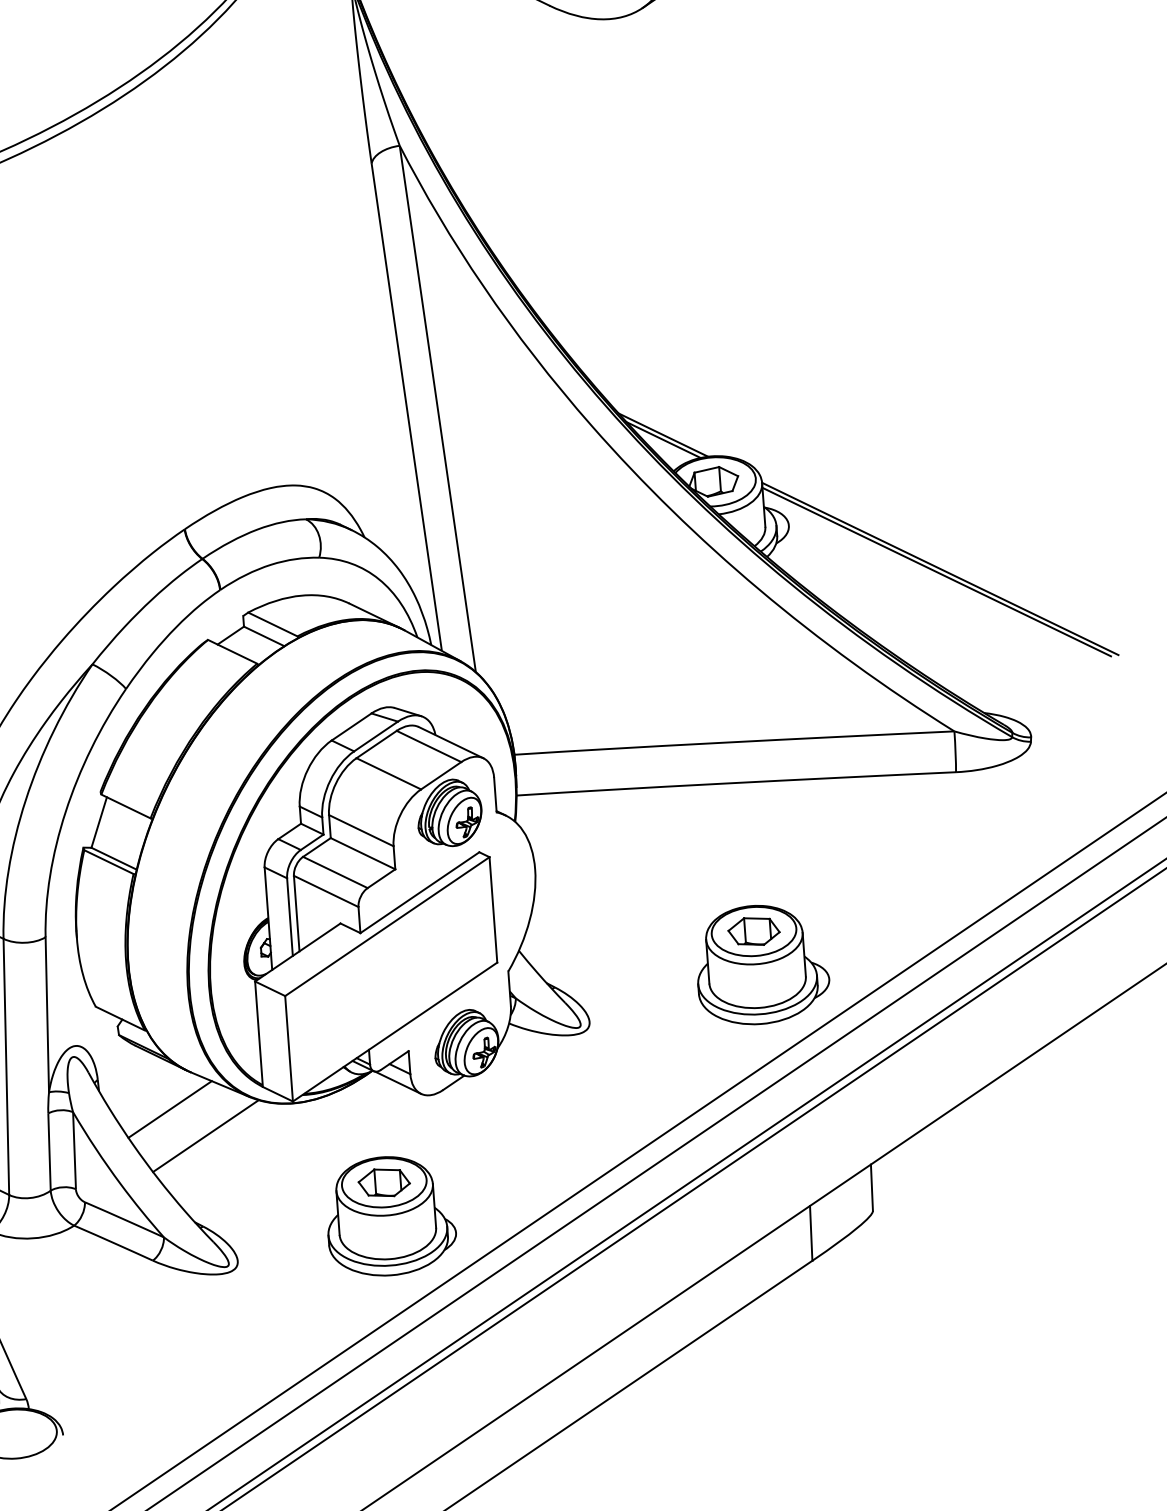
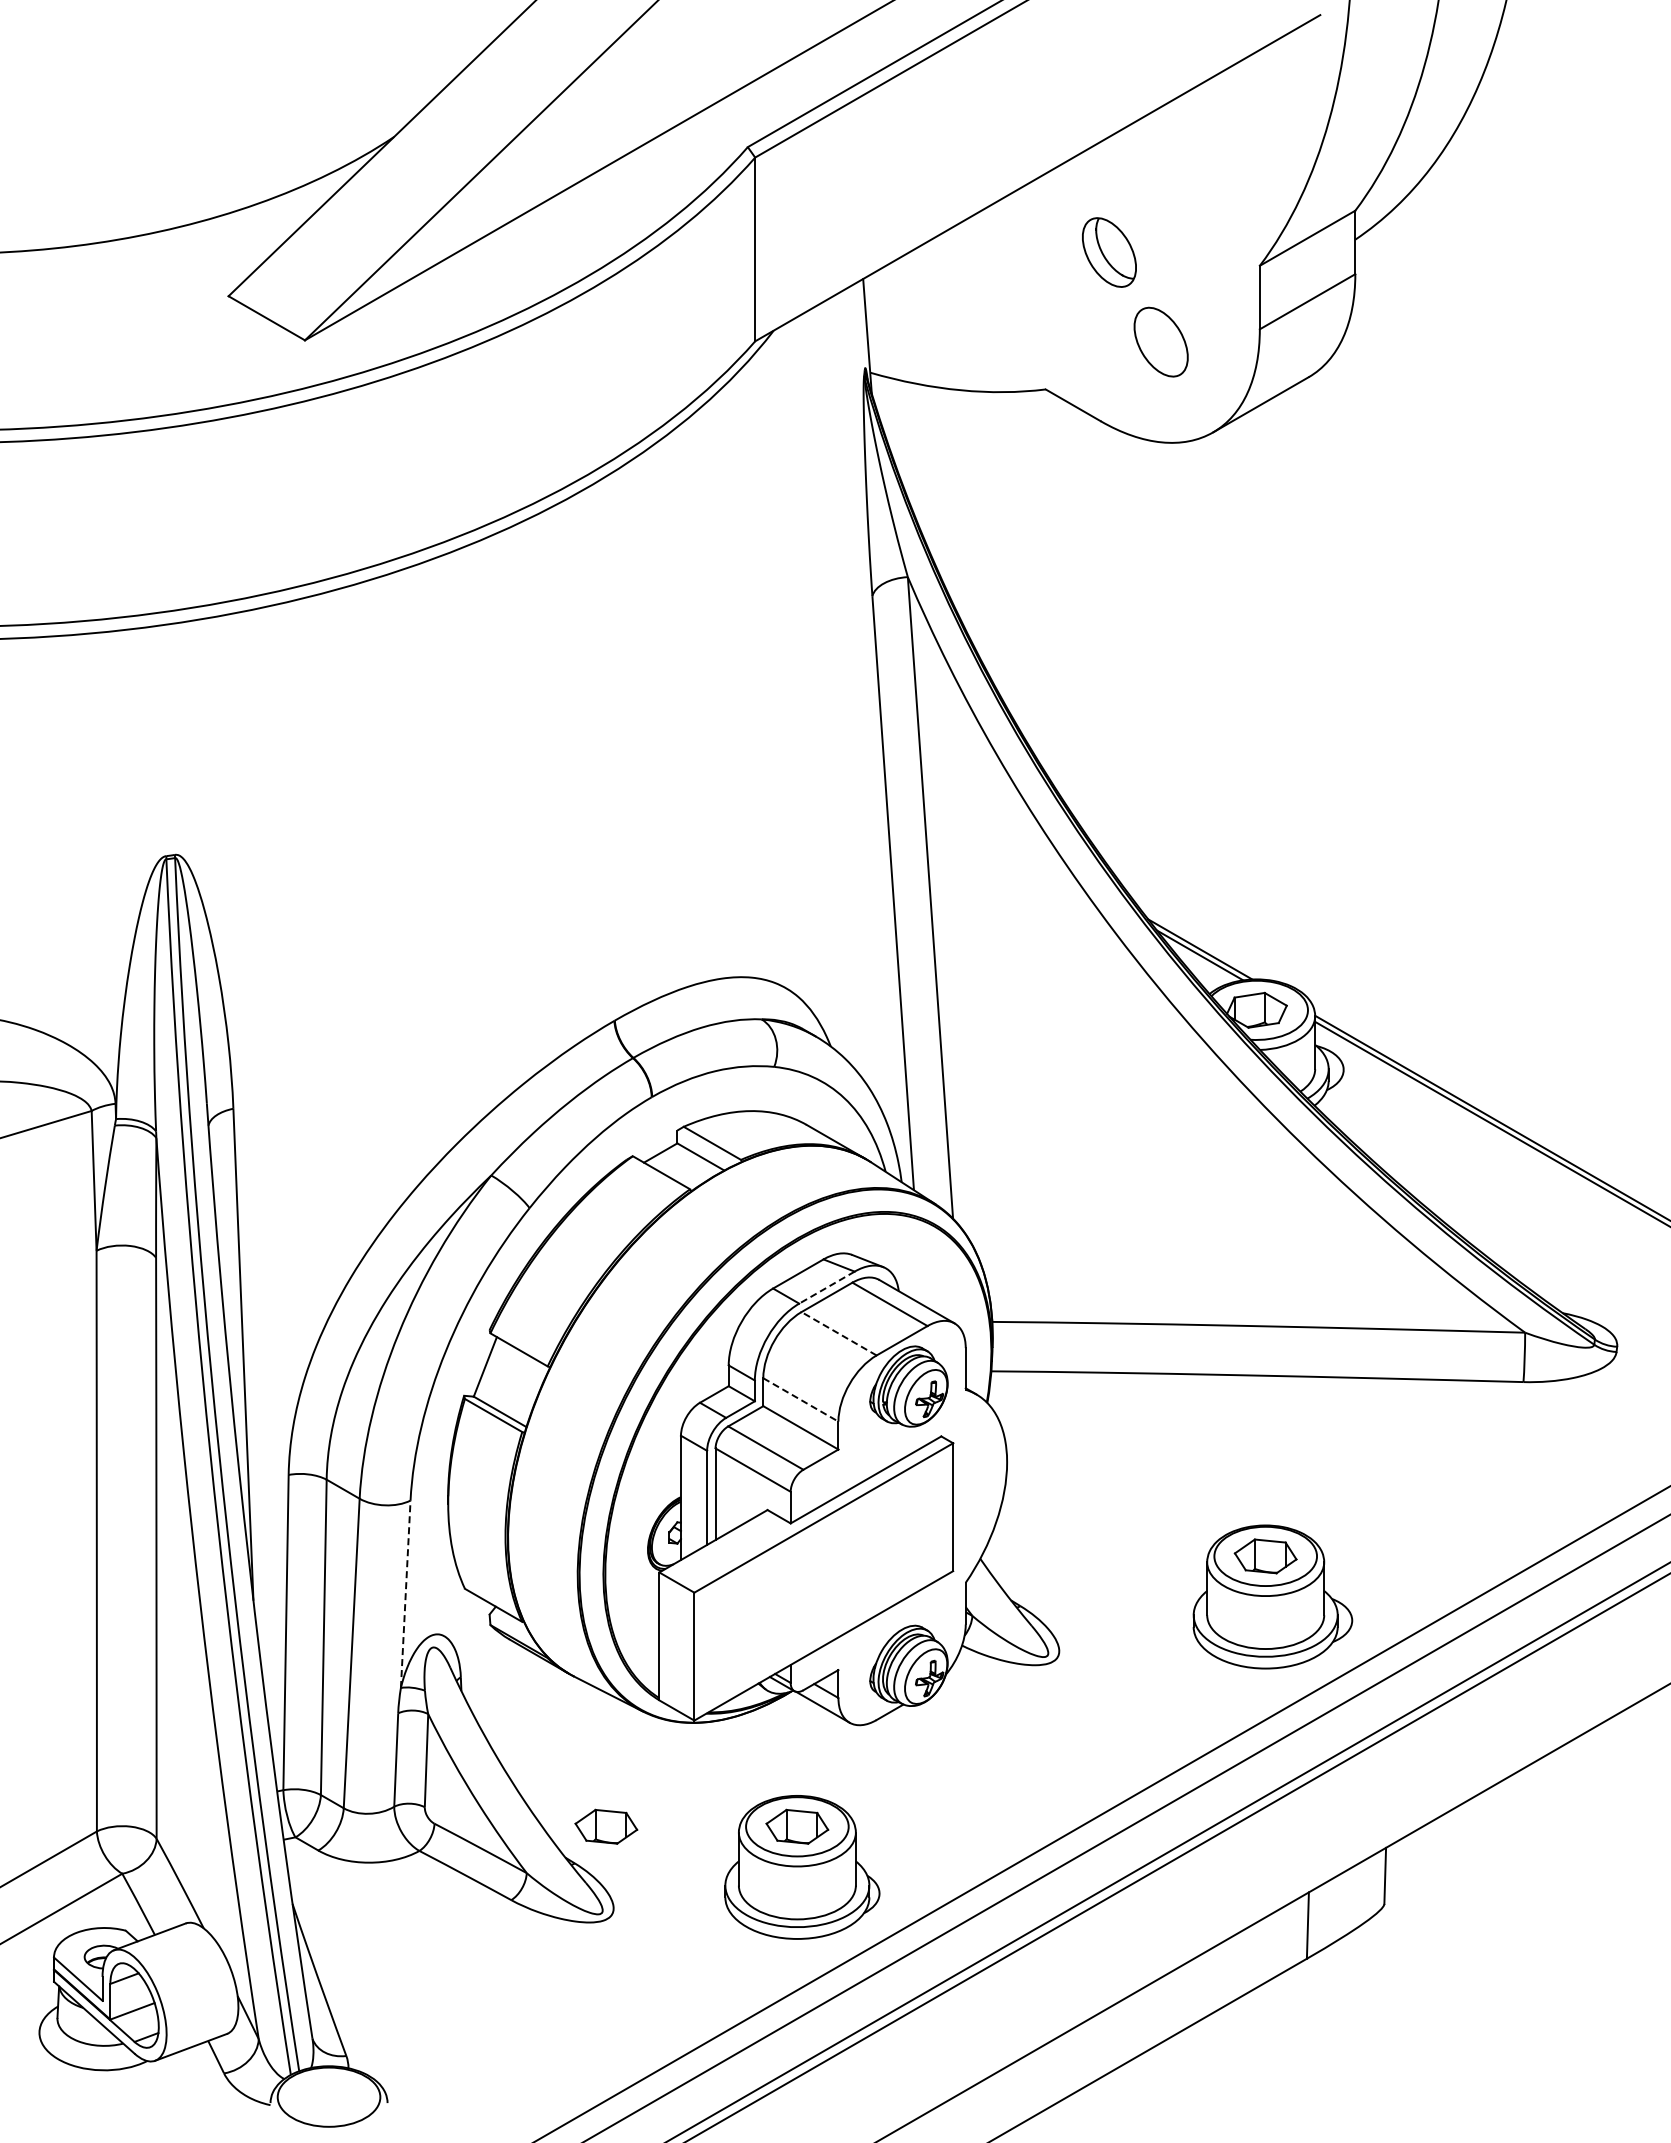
line: (375, 736) -> (826, 1287), solid -> dashed
line: (388, 773) -> (838, 1333), solid -> dashed
line: (361, 831) -> (801, 1400), solid -> dashed
line: (47, 1015) -> (405, 1594), solid -> dashed
line: (170, 1108) -> (545, 1718), removed
line: (206, 1135) -> (586, 1754), removed
part: (226, 1194) -> (606, 1826), added

